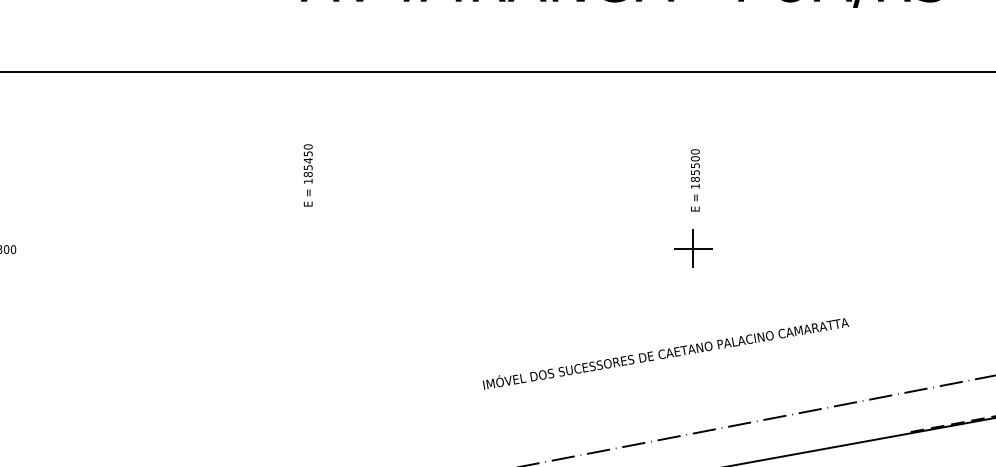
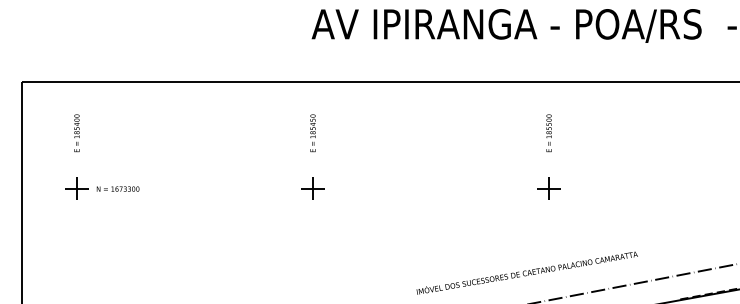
text: (307, 175) -> (312, 133), moved
text: (694, 180) -> (548, 133), moved
part: (302, 248) -> (312, 188), added
text: (664, 352) -> (526, 272), moved

